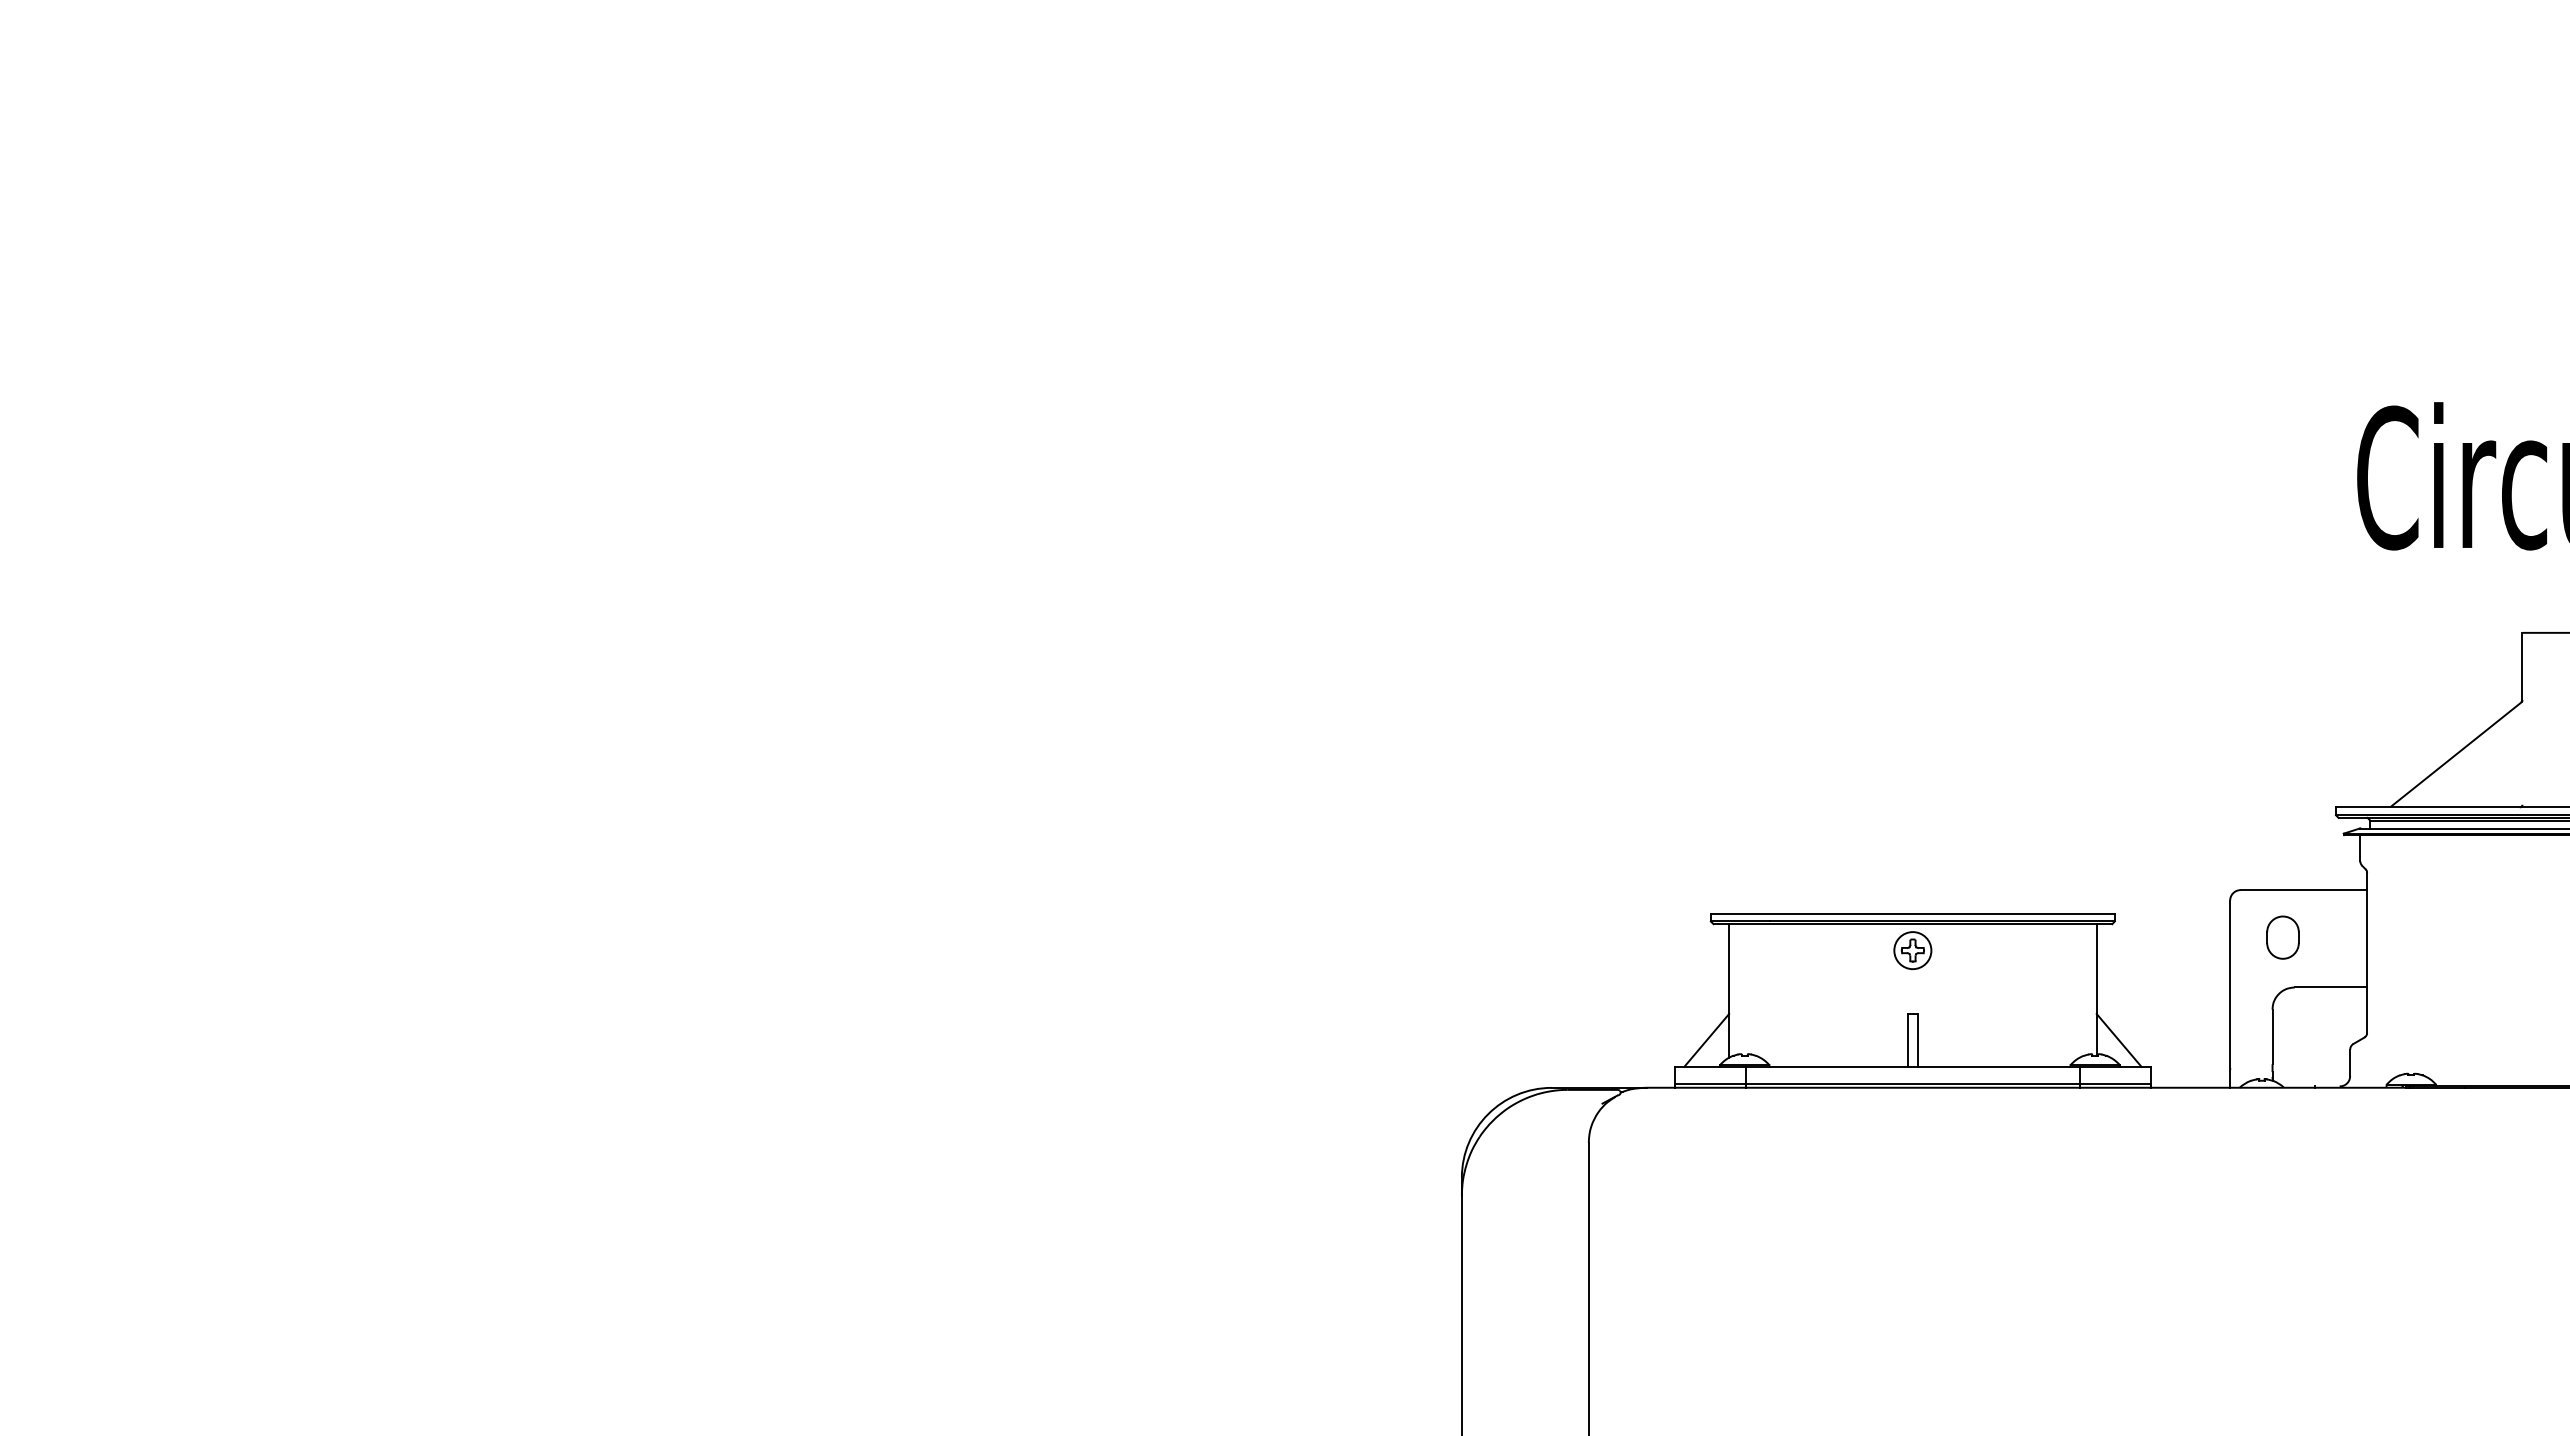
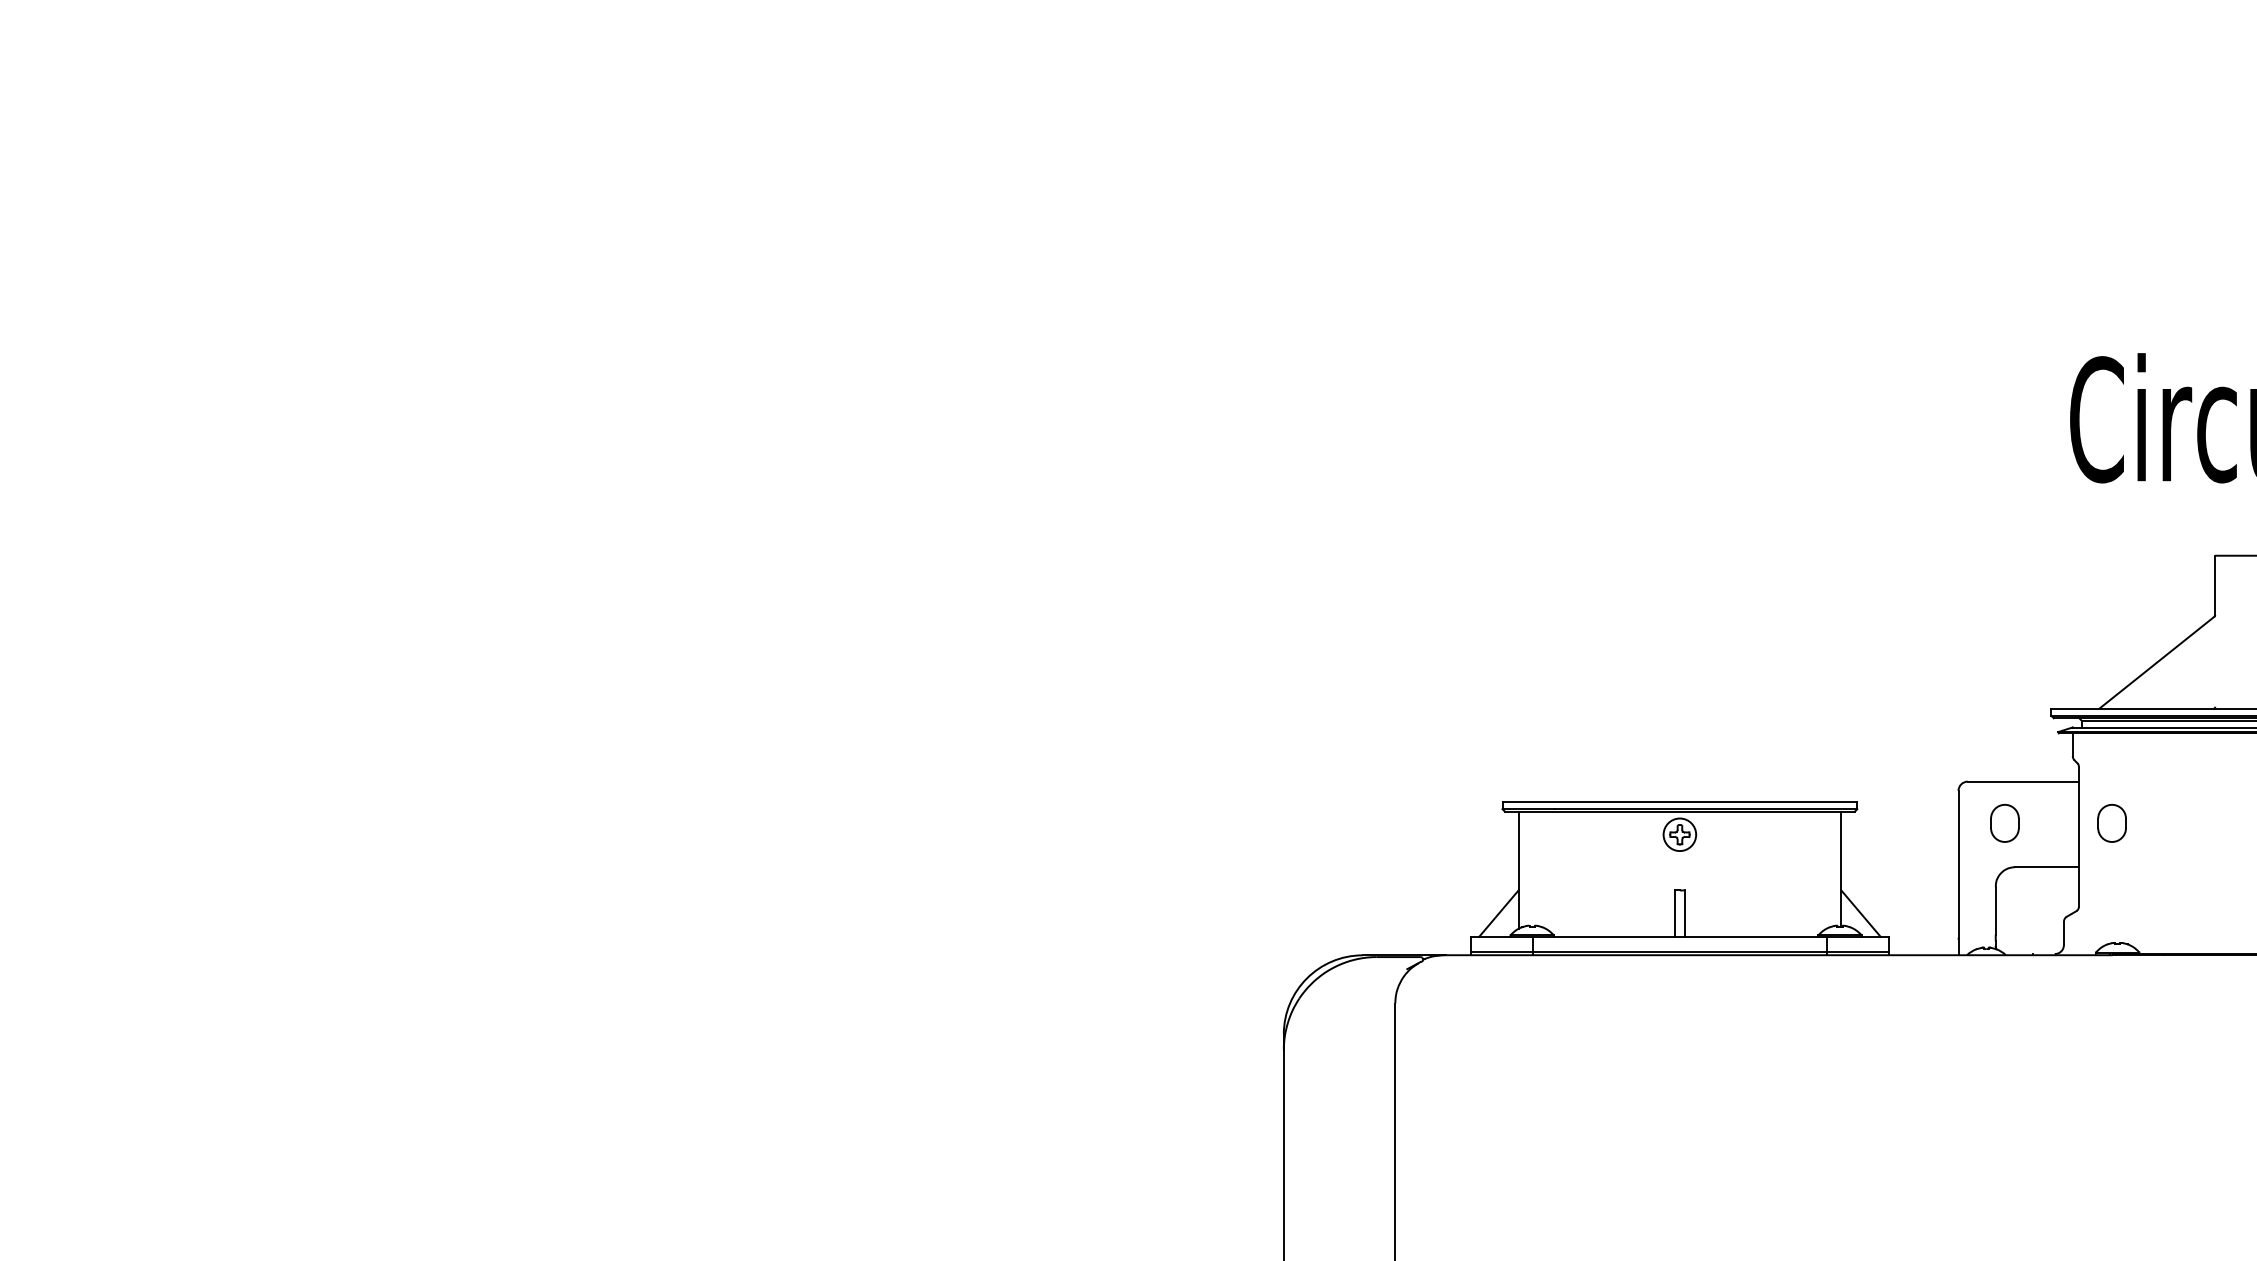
part: (2404, 937) -> (2111, 823), added

